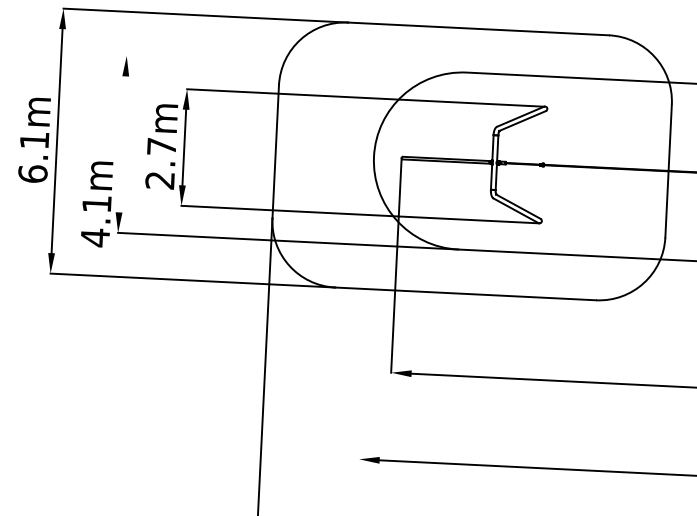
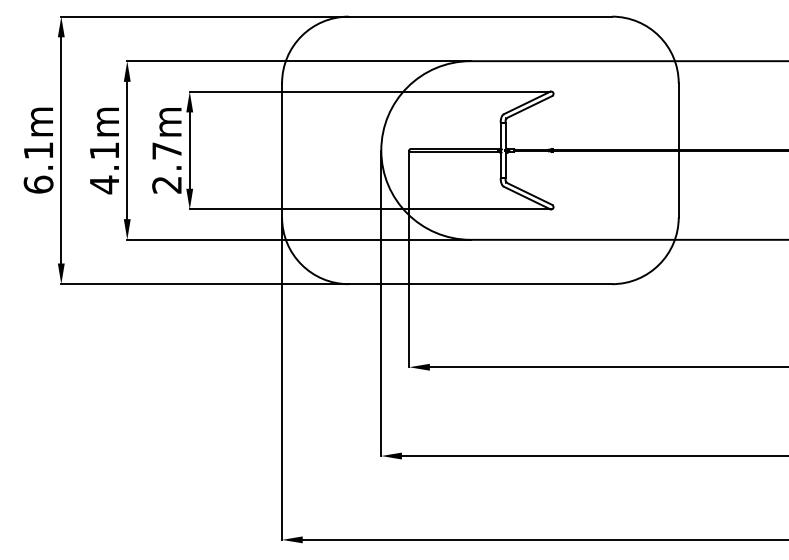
line: (296, 64) -> (298, 61), added
line: (122, 144) -> (127, 150), added
text: (96, 203) -> (104, 150), moved
line: (366, 308) -> (381, 303), added

